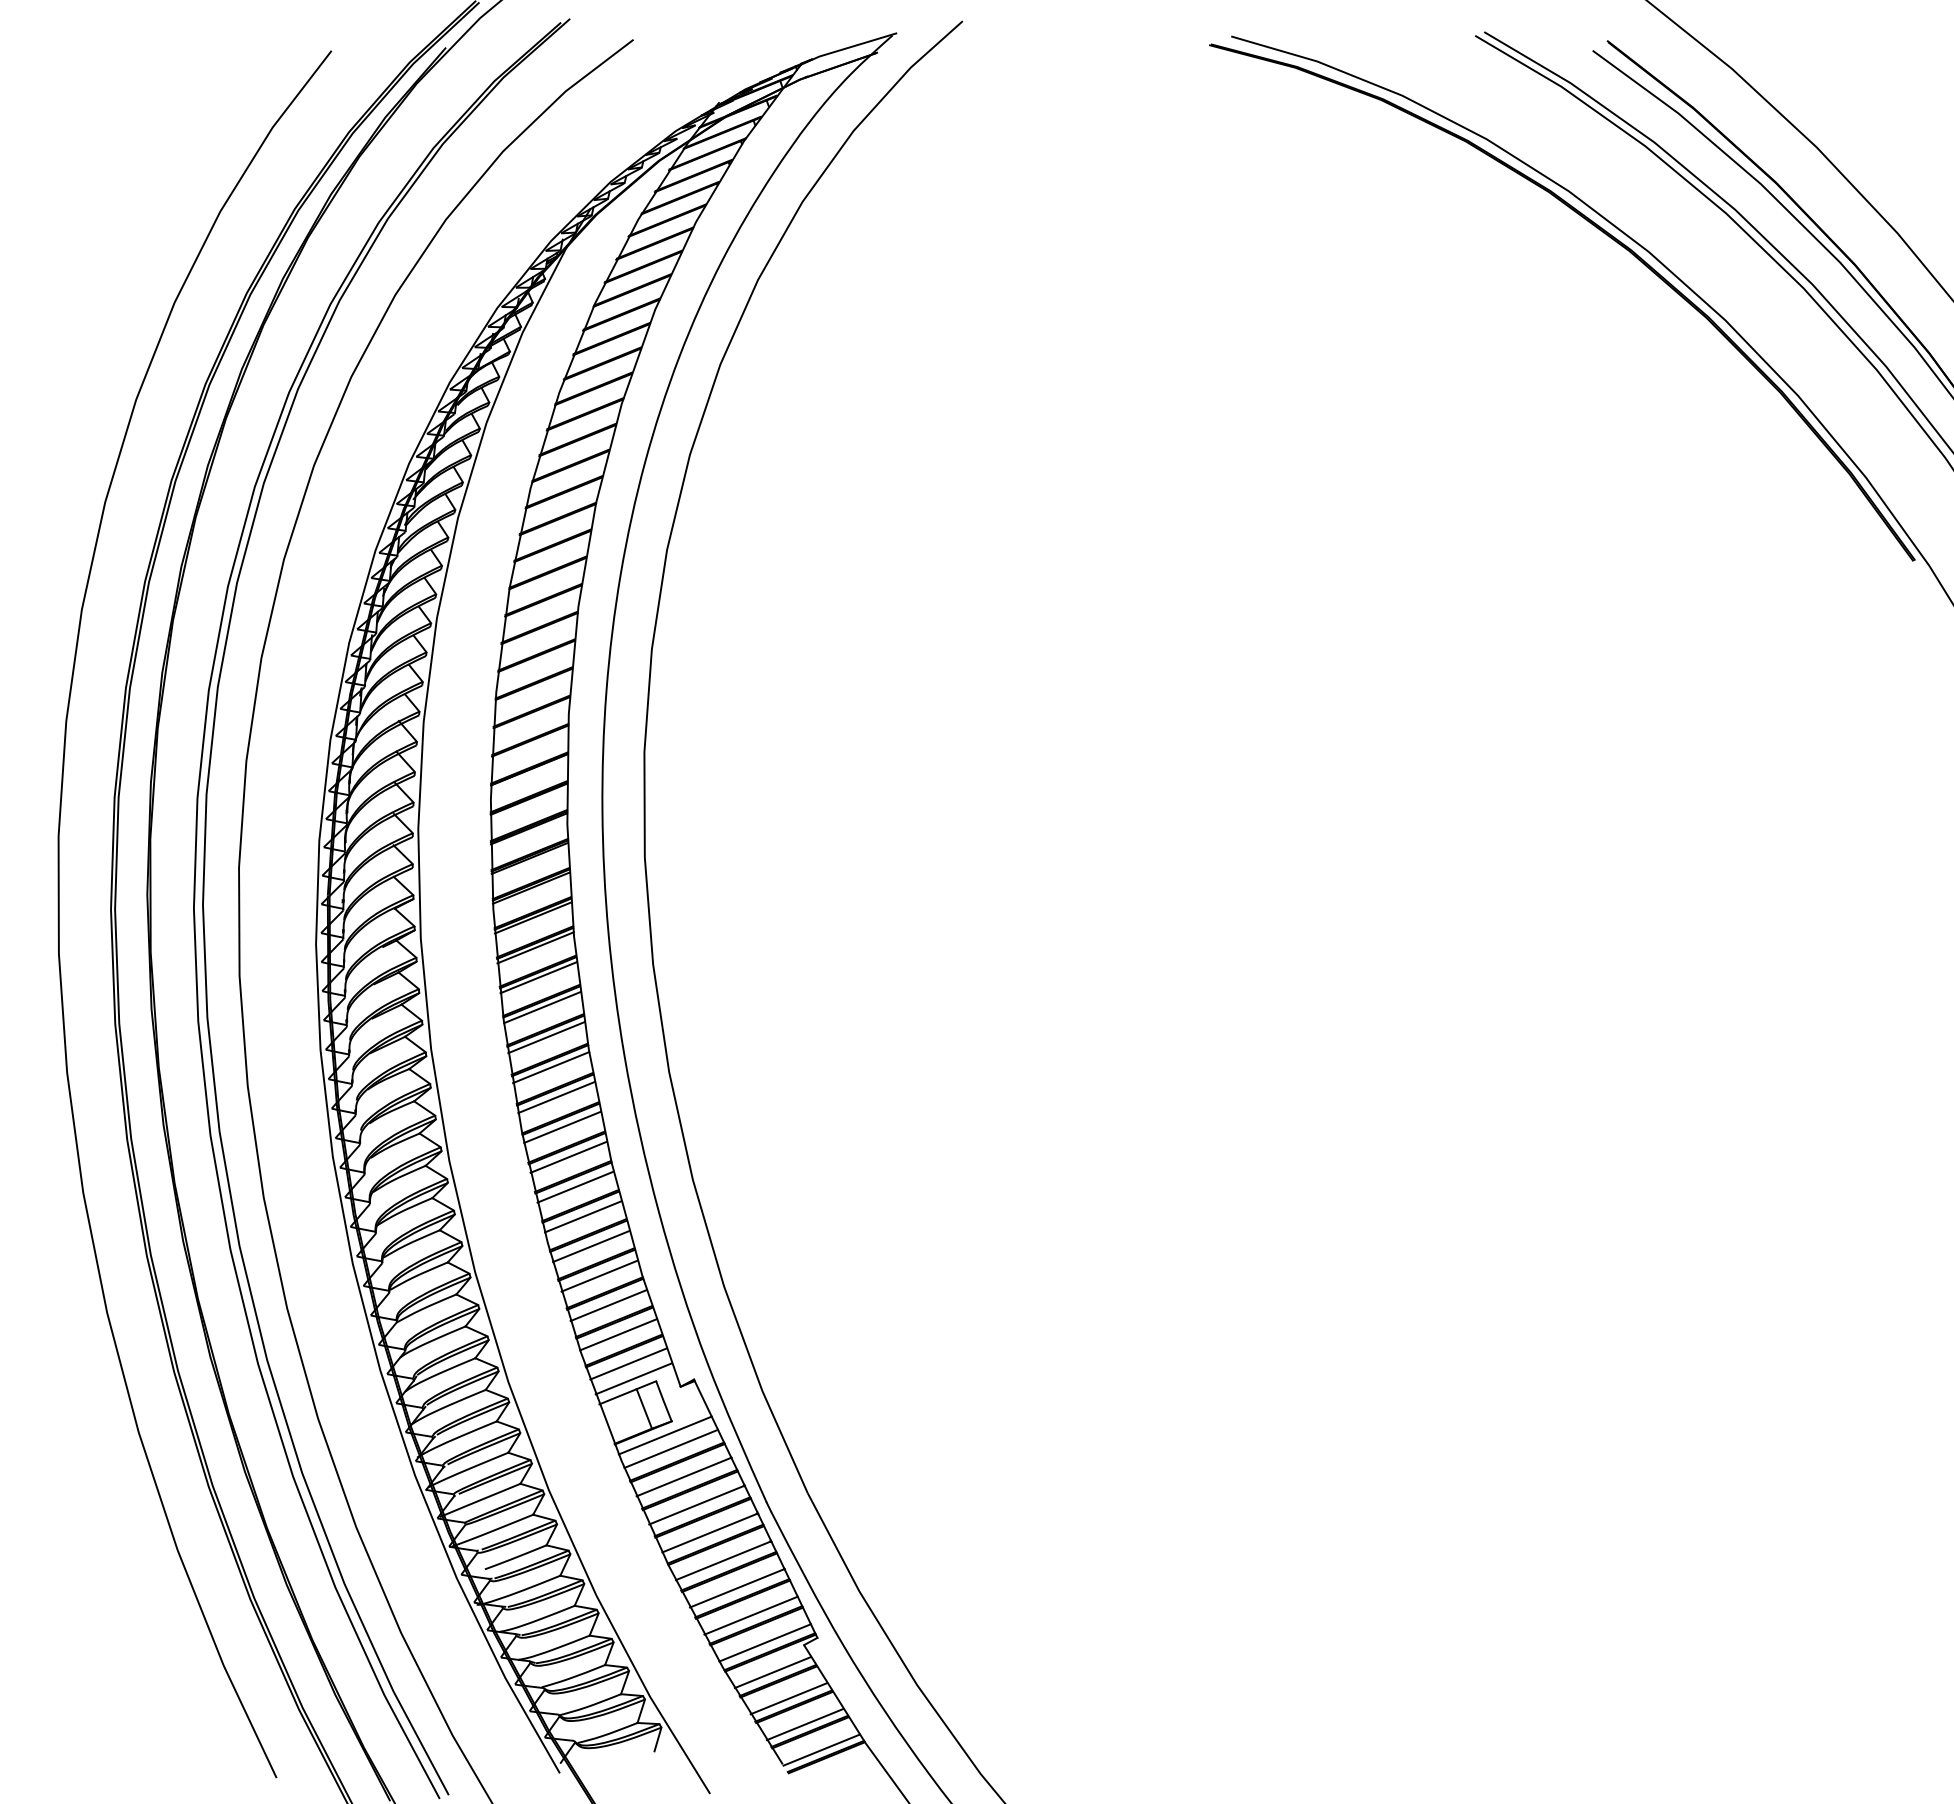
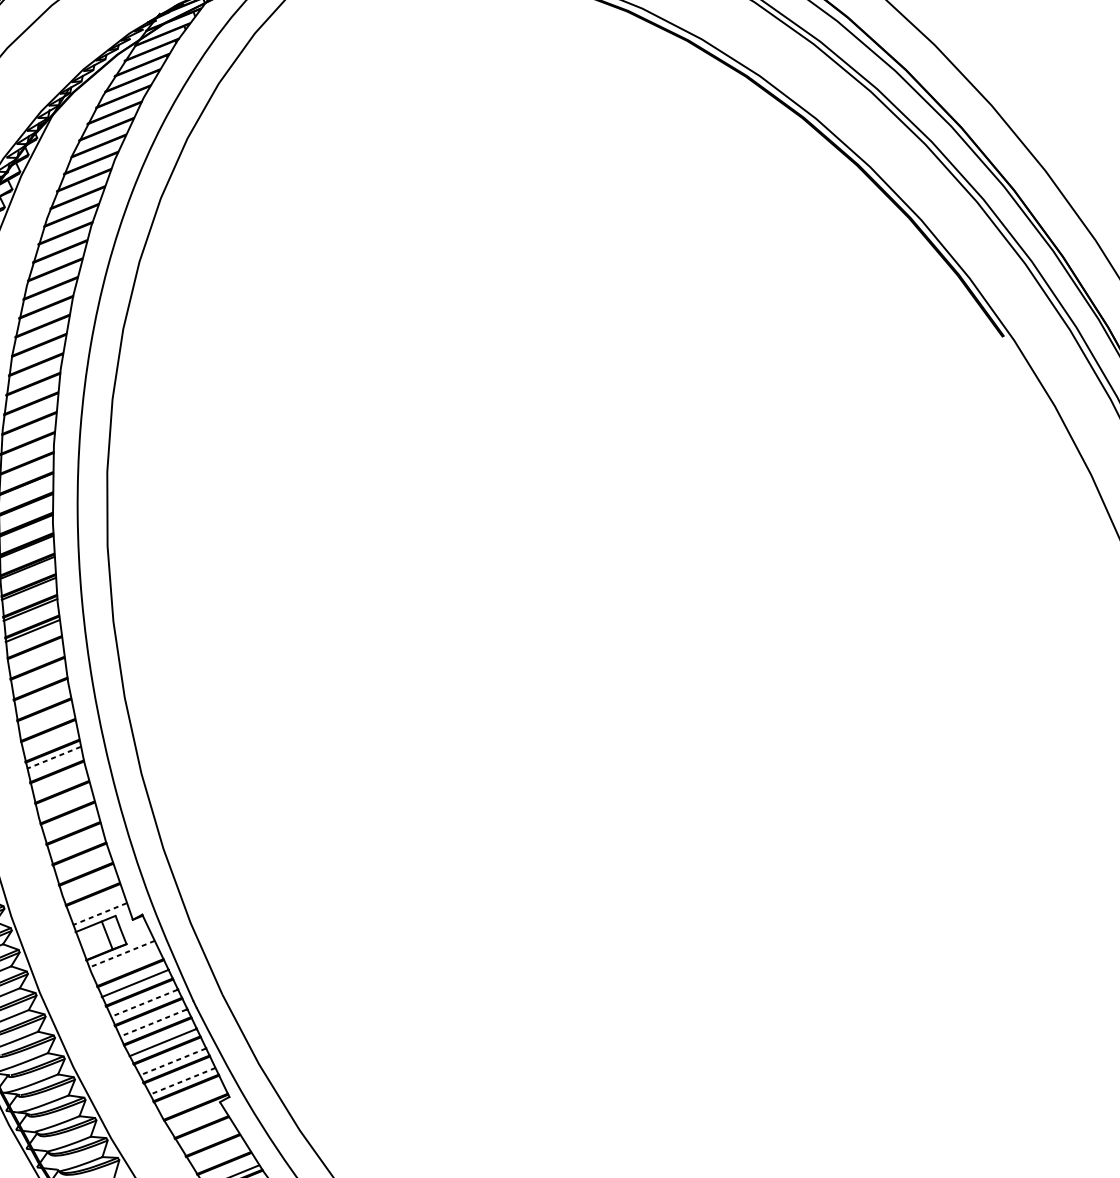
line: (542, 1007) -> (35, 652), removed
line: (546, 1037) -> (38, 673), removed
line: (551, 1067) -> (41, 694), removed
line: (556, 1097) -> (45, 715), removed
line: (562, 1126) -> (49, 736), removed
line: (568, 1157) -> (53, 757), solid -> dashed
line: (575, 1186) -> (58, 778), removed
line: (583, 1216) -> (64, 799), removed
line: (591, 1246) -> (69, 820), removed
line: (599, 1275) -> (75, 841), removed
line: (608, 1305) -> (81, 862), removed
line: (618, 1334) -> (88, 882), removed
line: (628, 1363) -> (96, 903), removed
line: (633, 1379) -> (99, 914), solid -> dashed
line: (664, 1435) -> (121, 954), solid -> dashed
line: (671, 1448) -> (126, 963), removed
line: (696, 1505) -> (144, 1003), solid -> dashed
line: (709, 1533) -> (153, 1023), solid -> dashed
line: (737, 1588) -> (172, 1062), solid -> dashed
line: (750, 1615) -> (182, 1081), solid -> dashed
line: (764, 1642) -> (192, 1100), removed
line: (772, 1672) -> (197, 1121), removed
line: (788, 1698) -> (208, 1139), removed
line: (804, 1724) -> (220, 1158), removed

